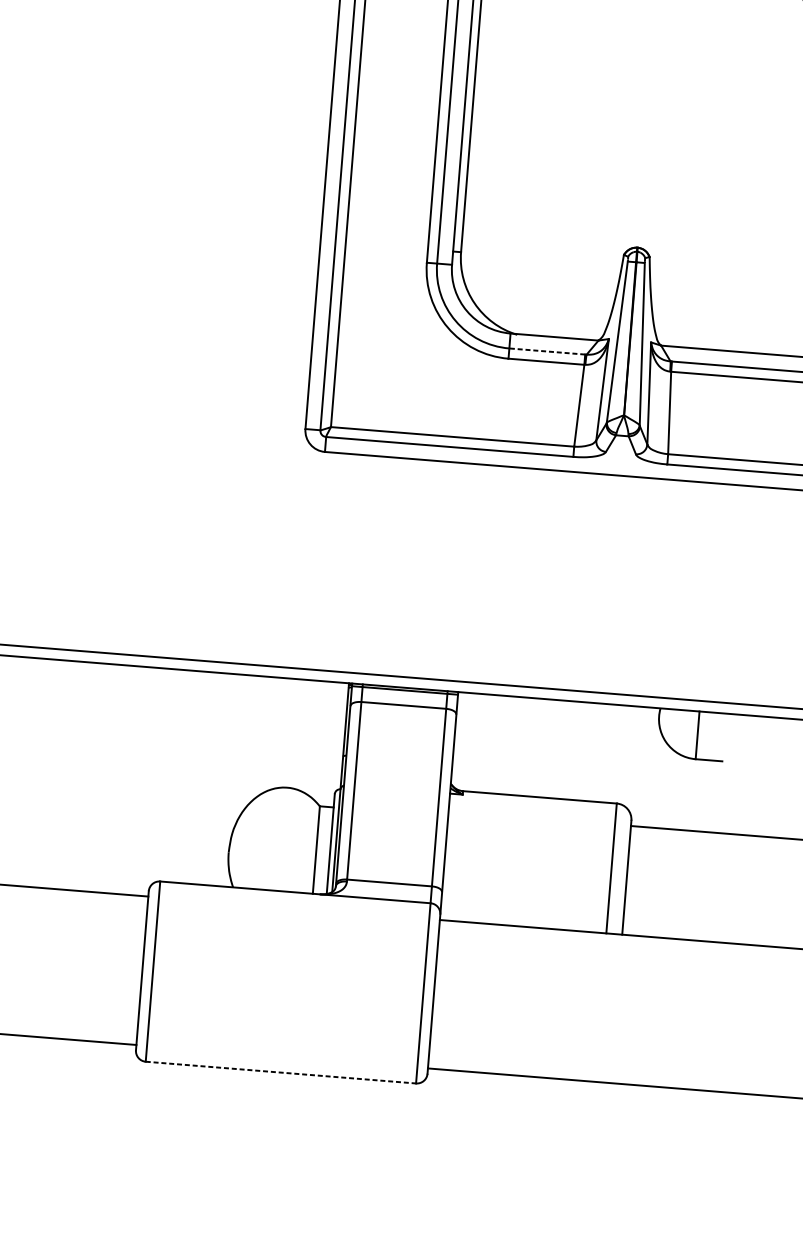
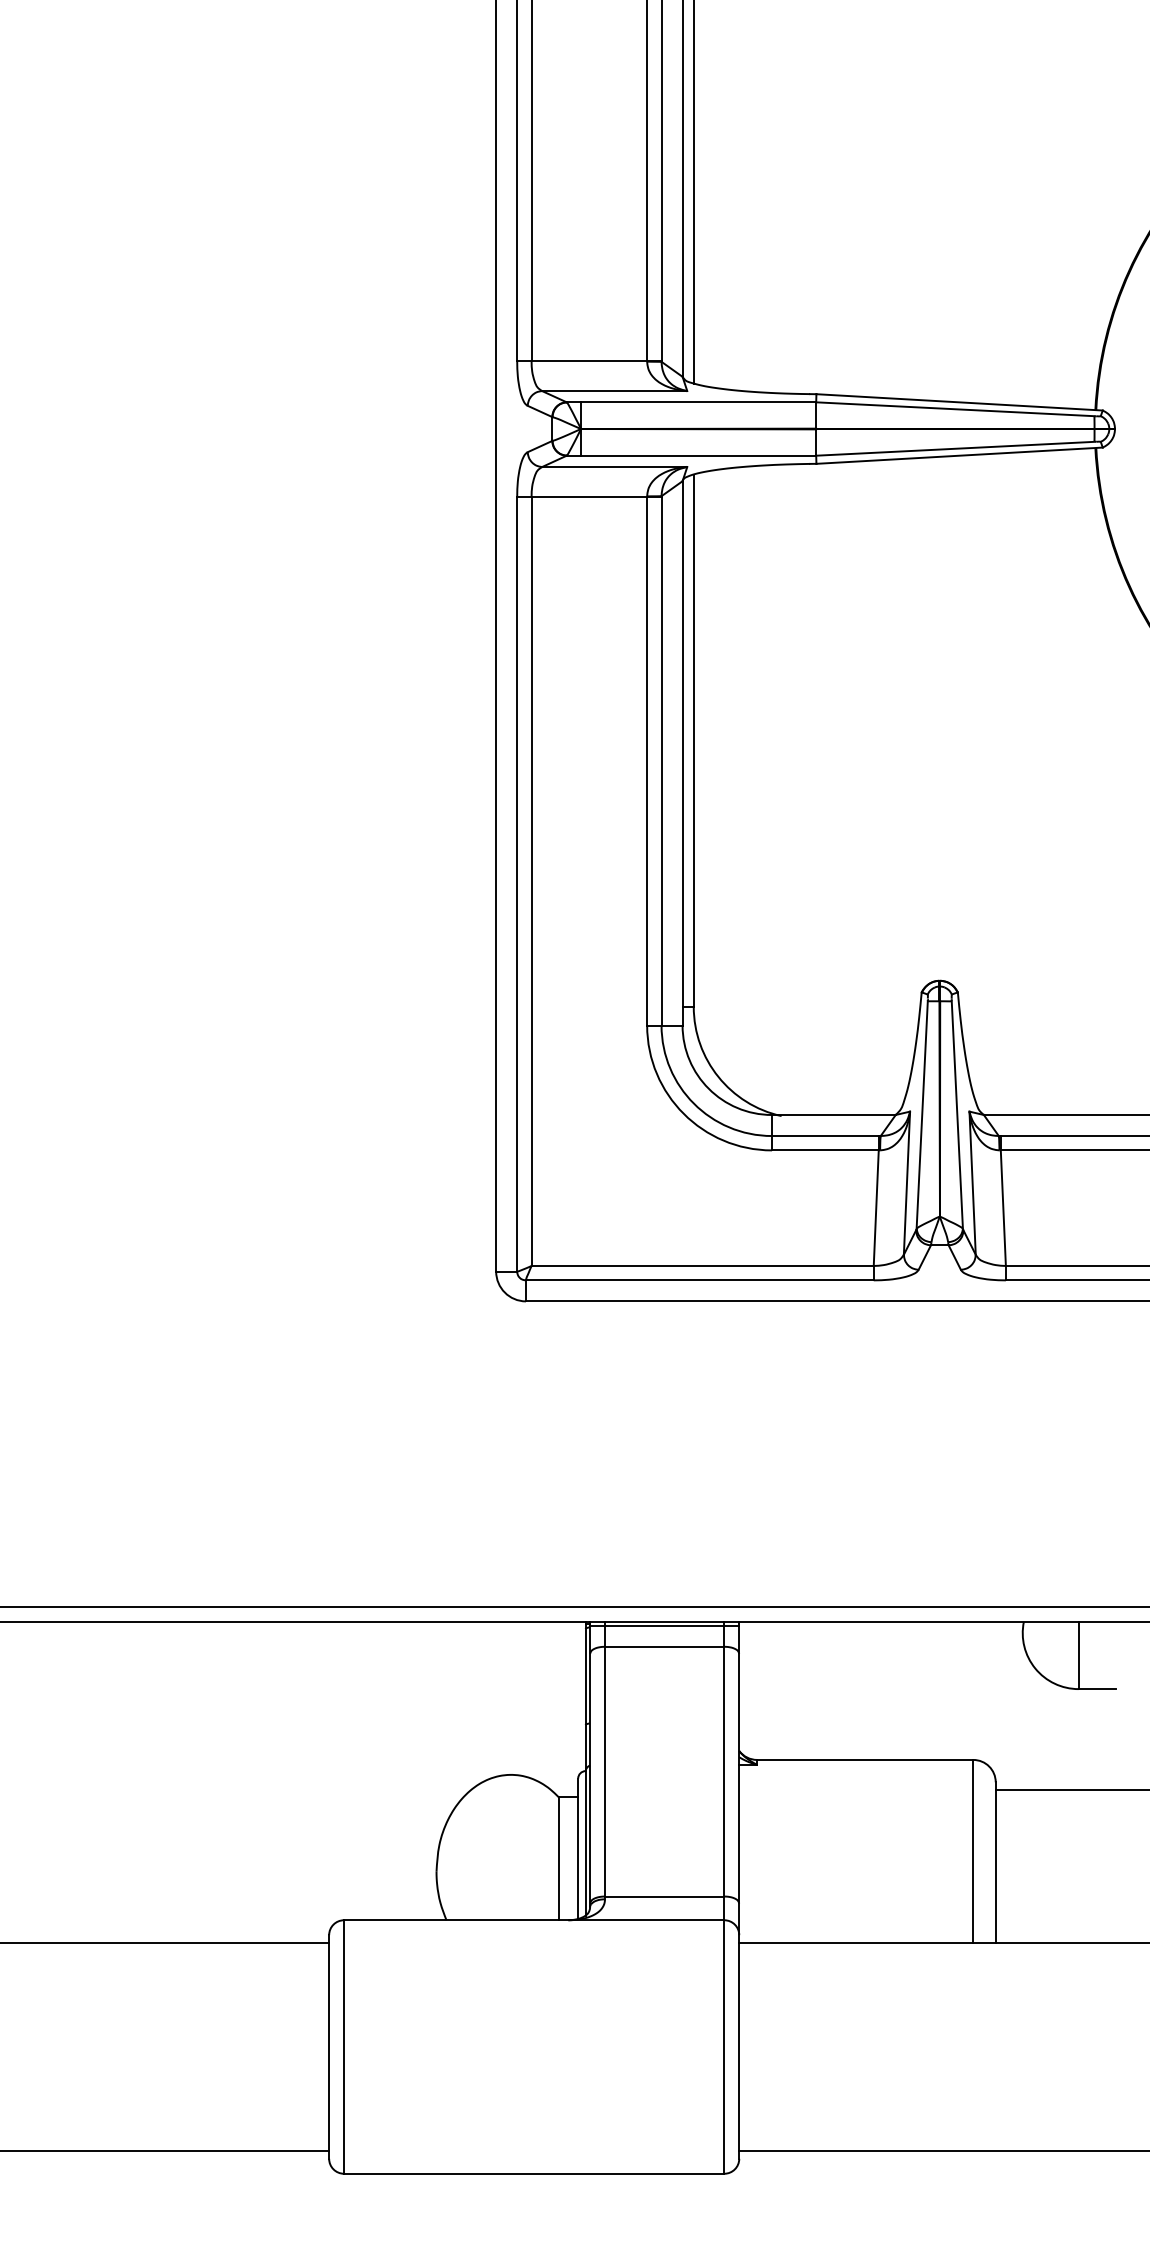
line: (546, 351) -> (824, 1136), dashed -> solid
line: (281, 1072) -> (534, 2173), dashed -> solid

